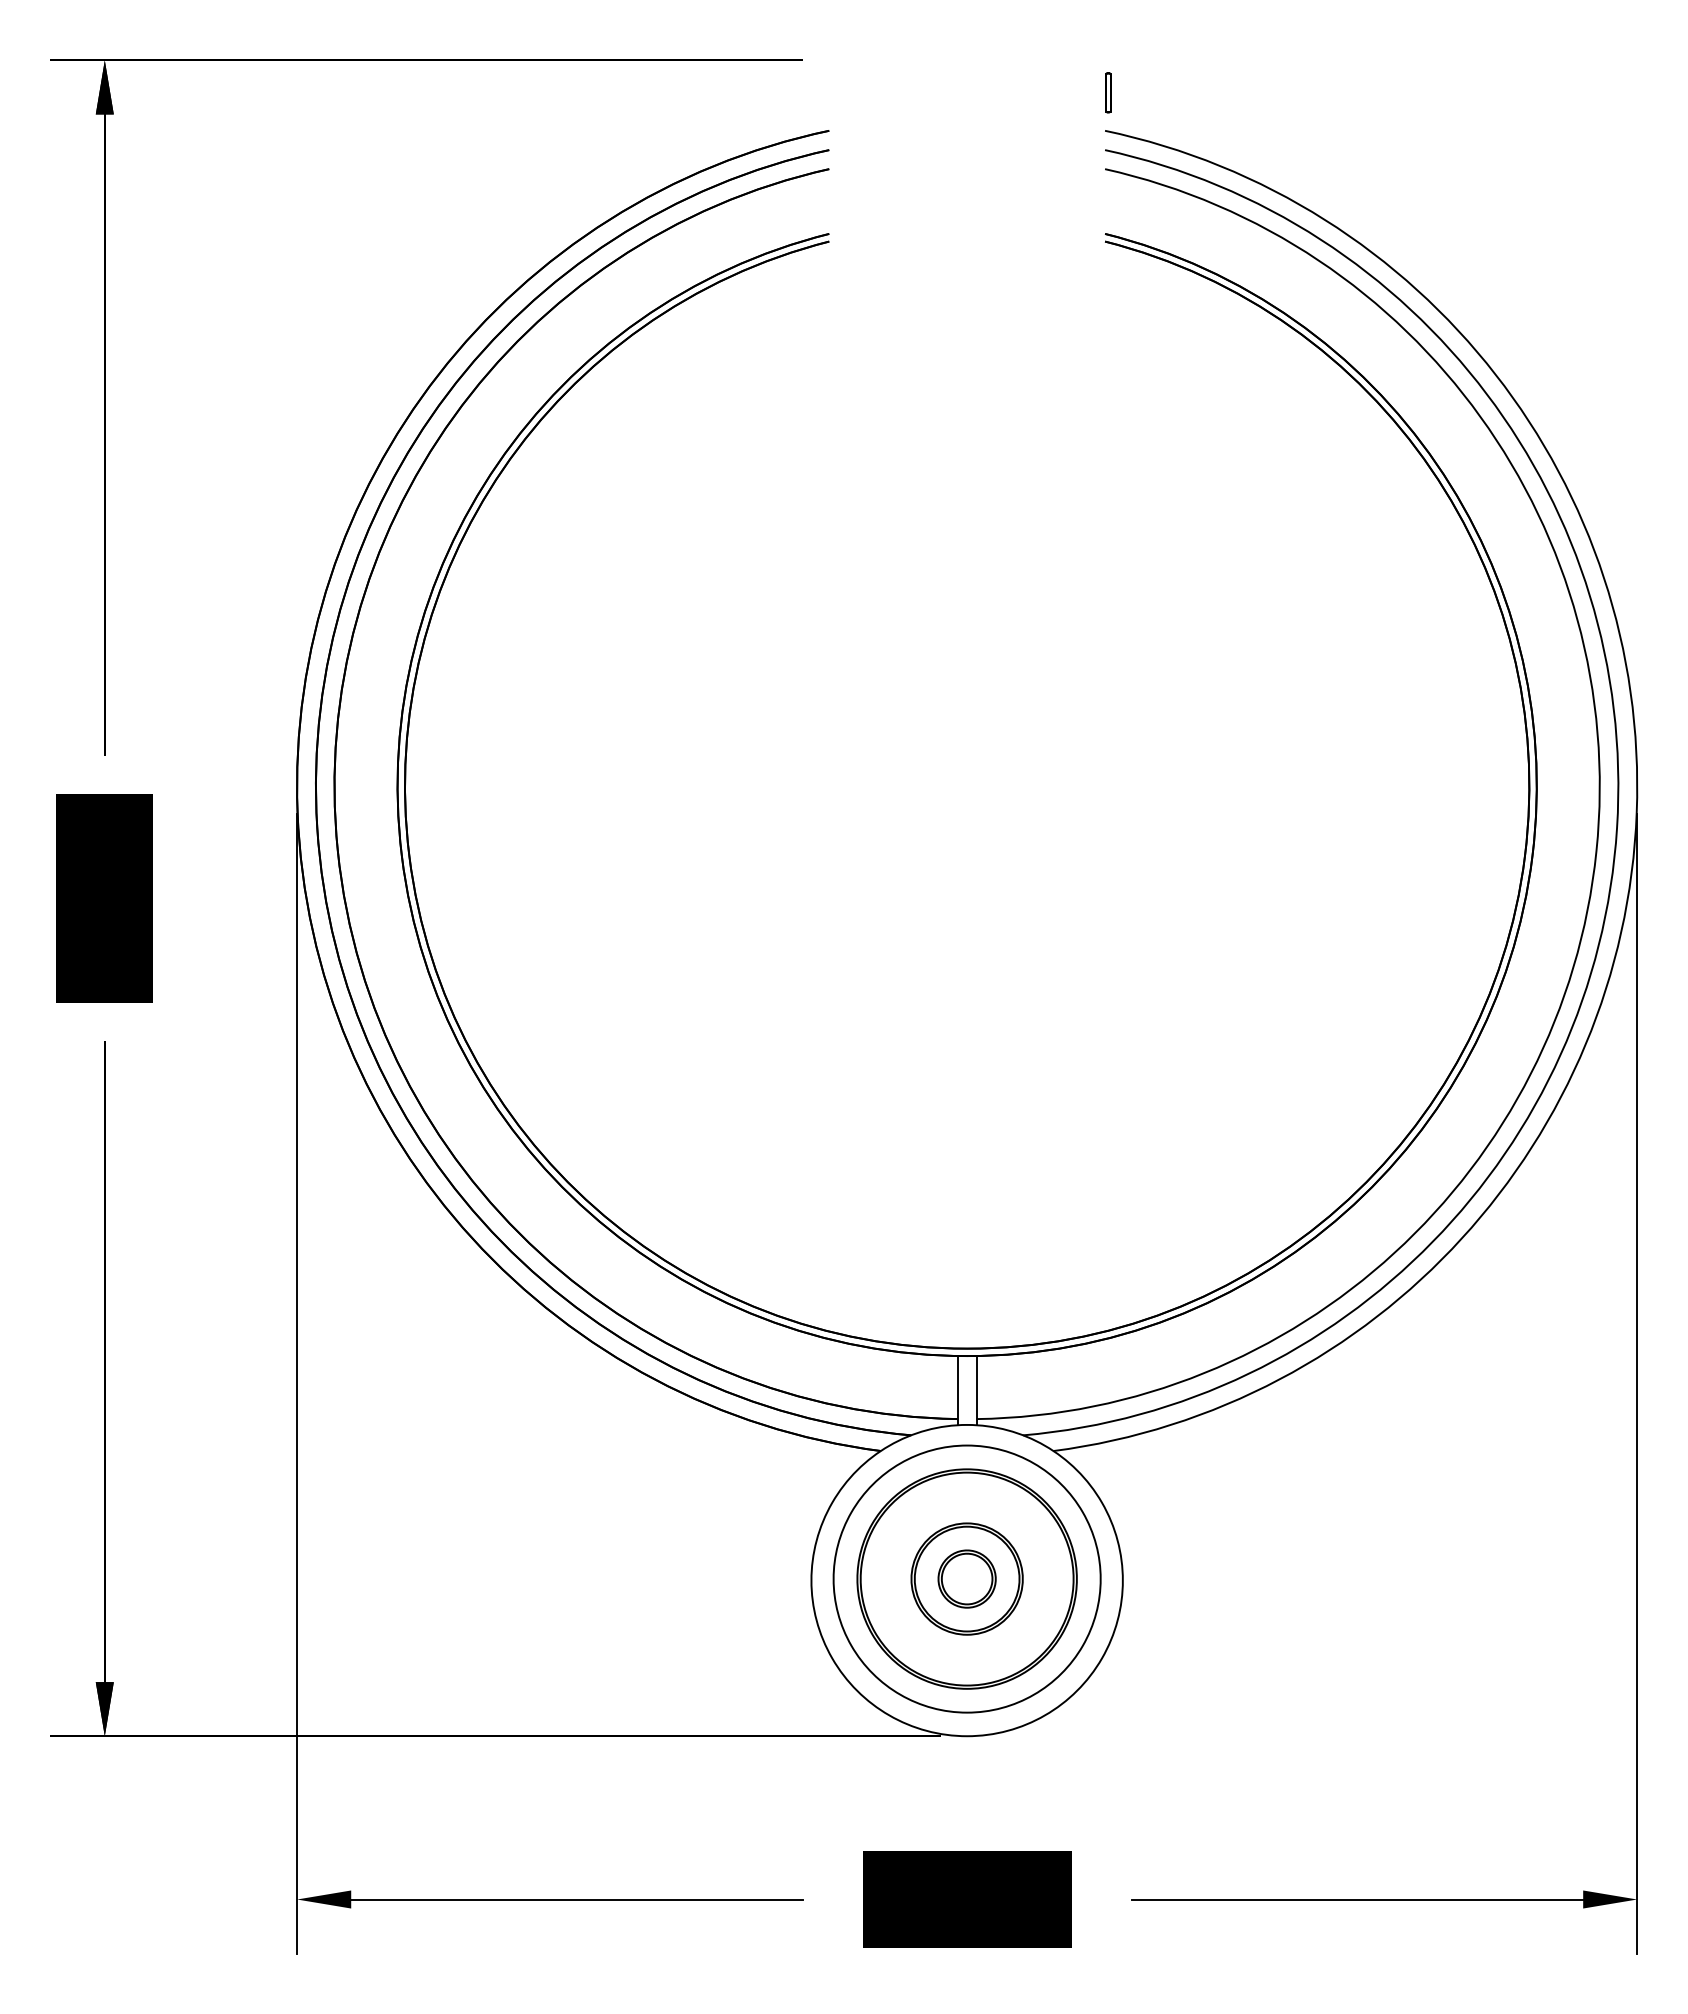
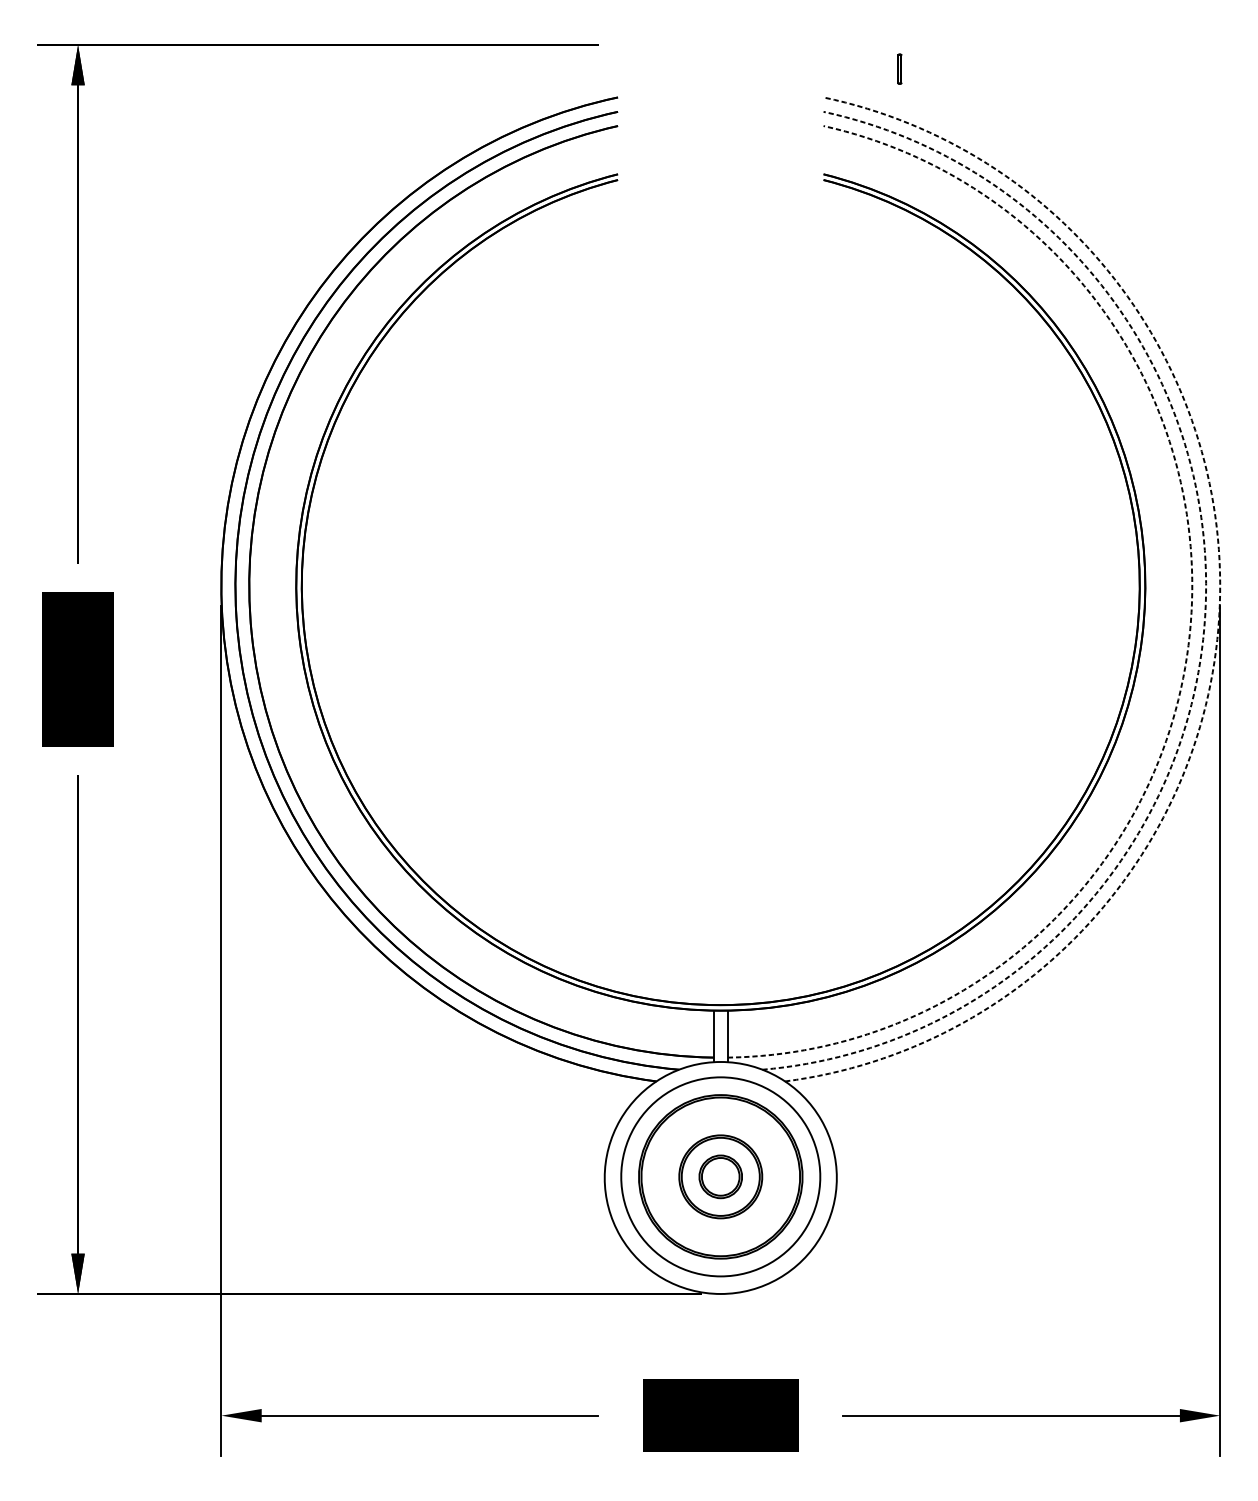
part: (1108, 92) -> (899, 68), moved
arc: (1636, 812) -> (1219, 605), solid -> dashed
arc: (1617, 828) -> (1205, 617), solid -> dashed
arc: (1596, 851) -> (1189, 634), solid -> dashed

